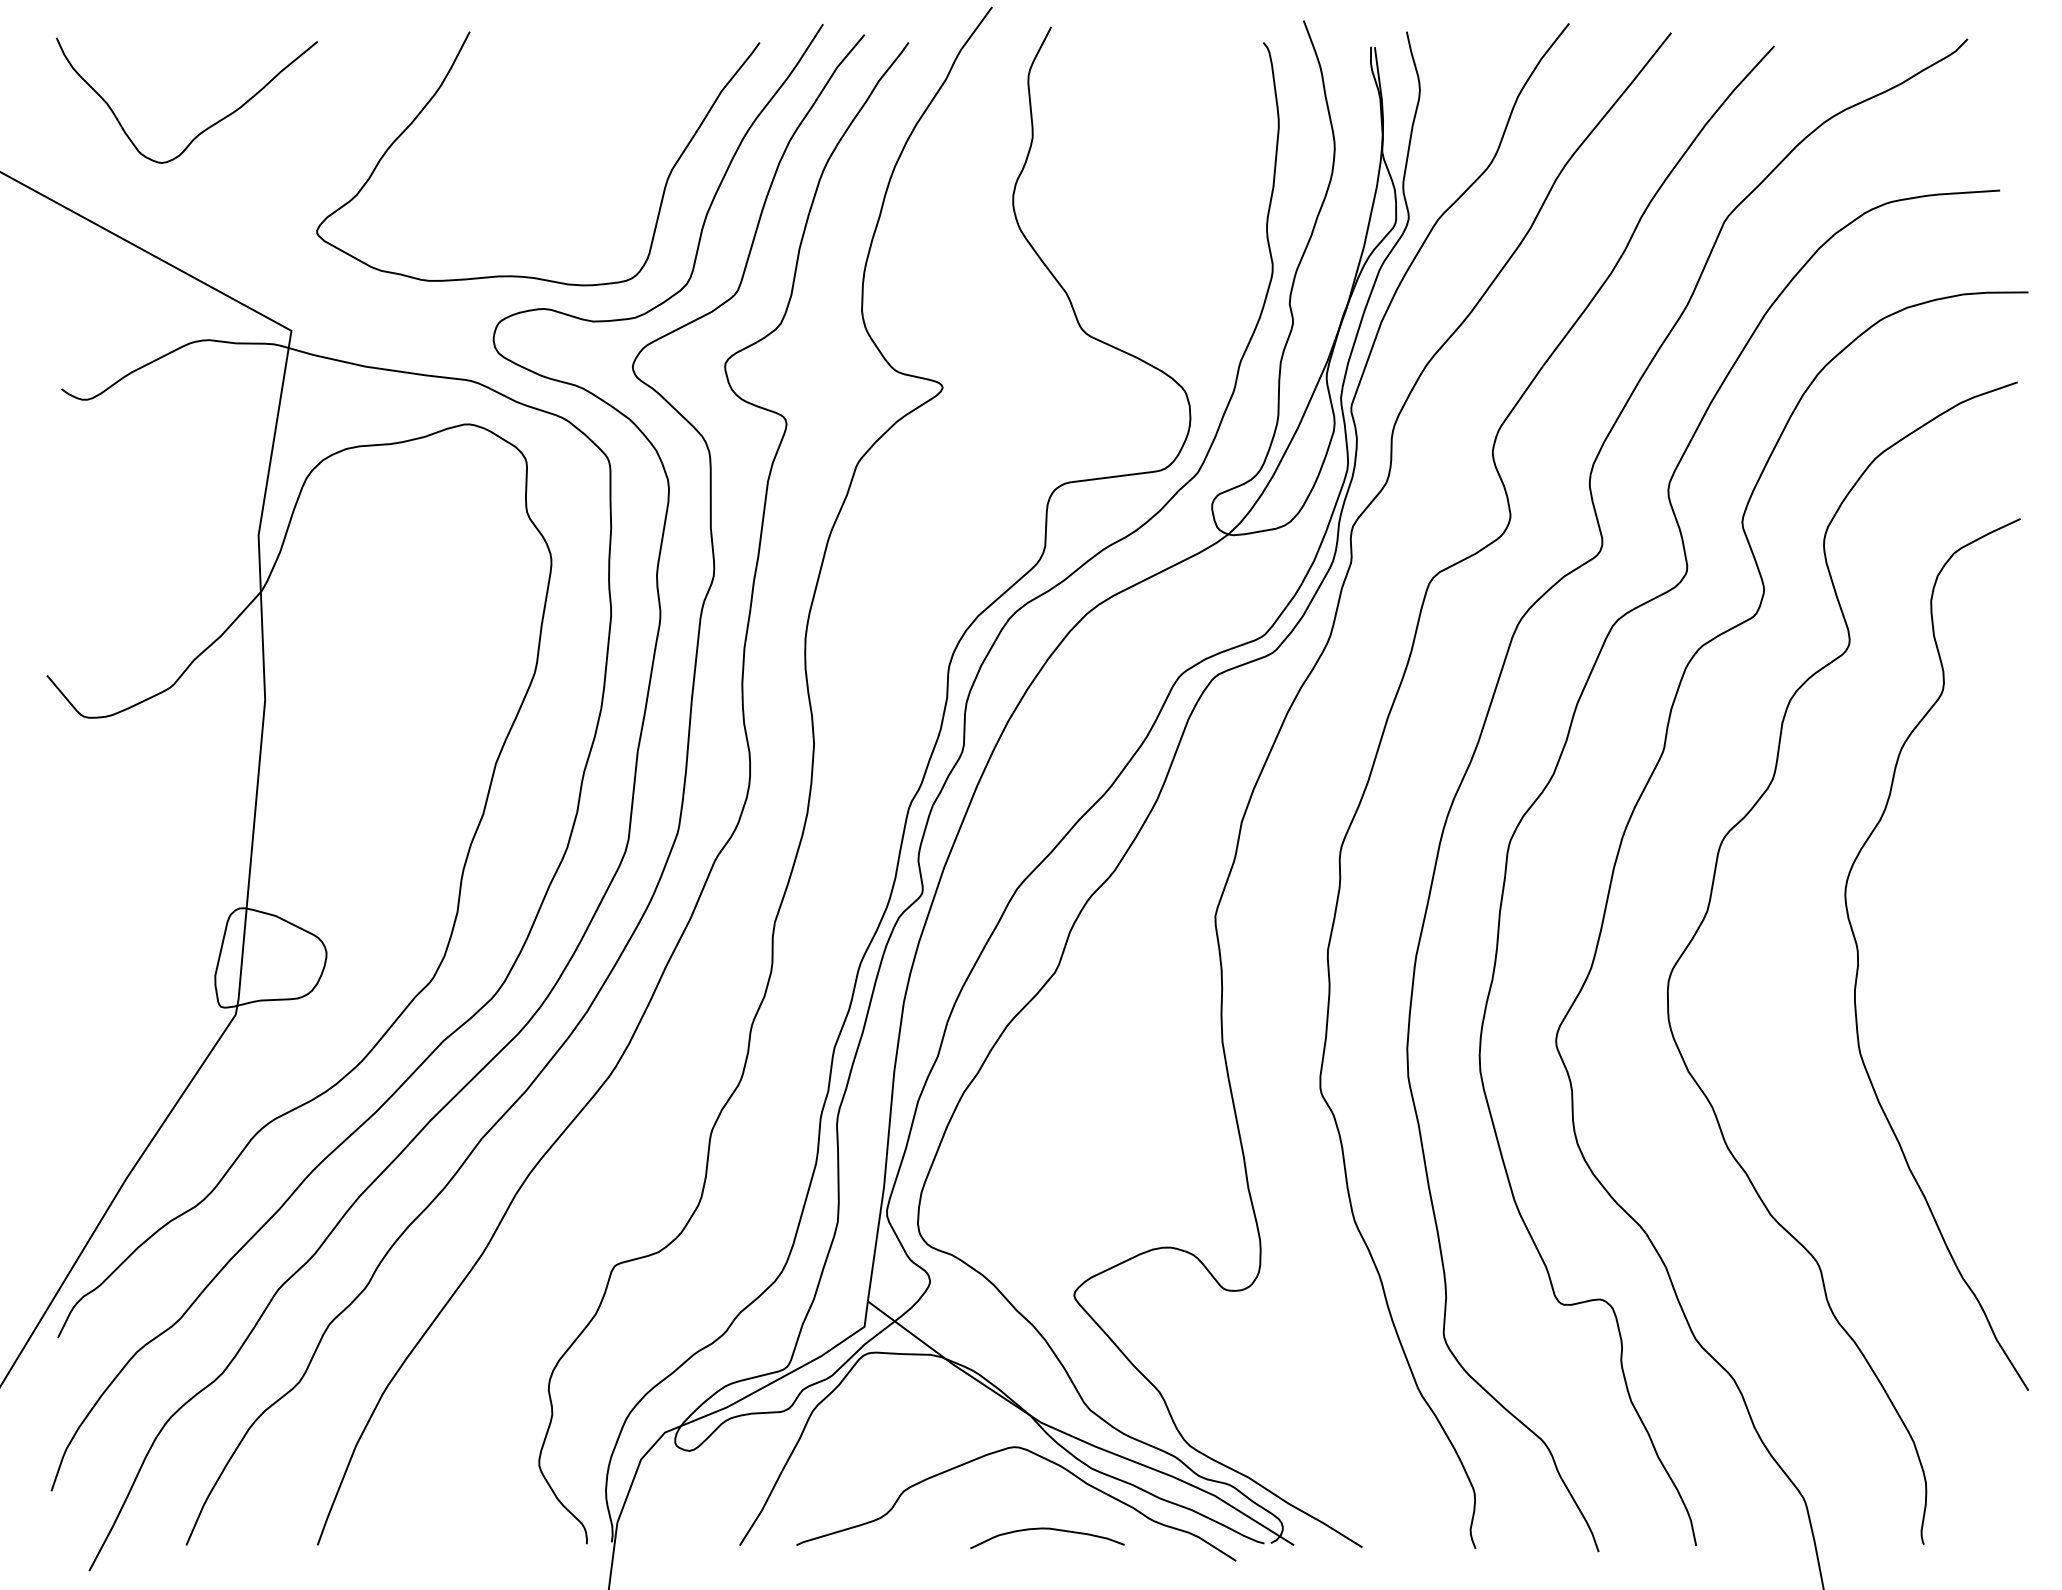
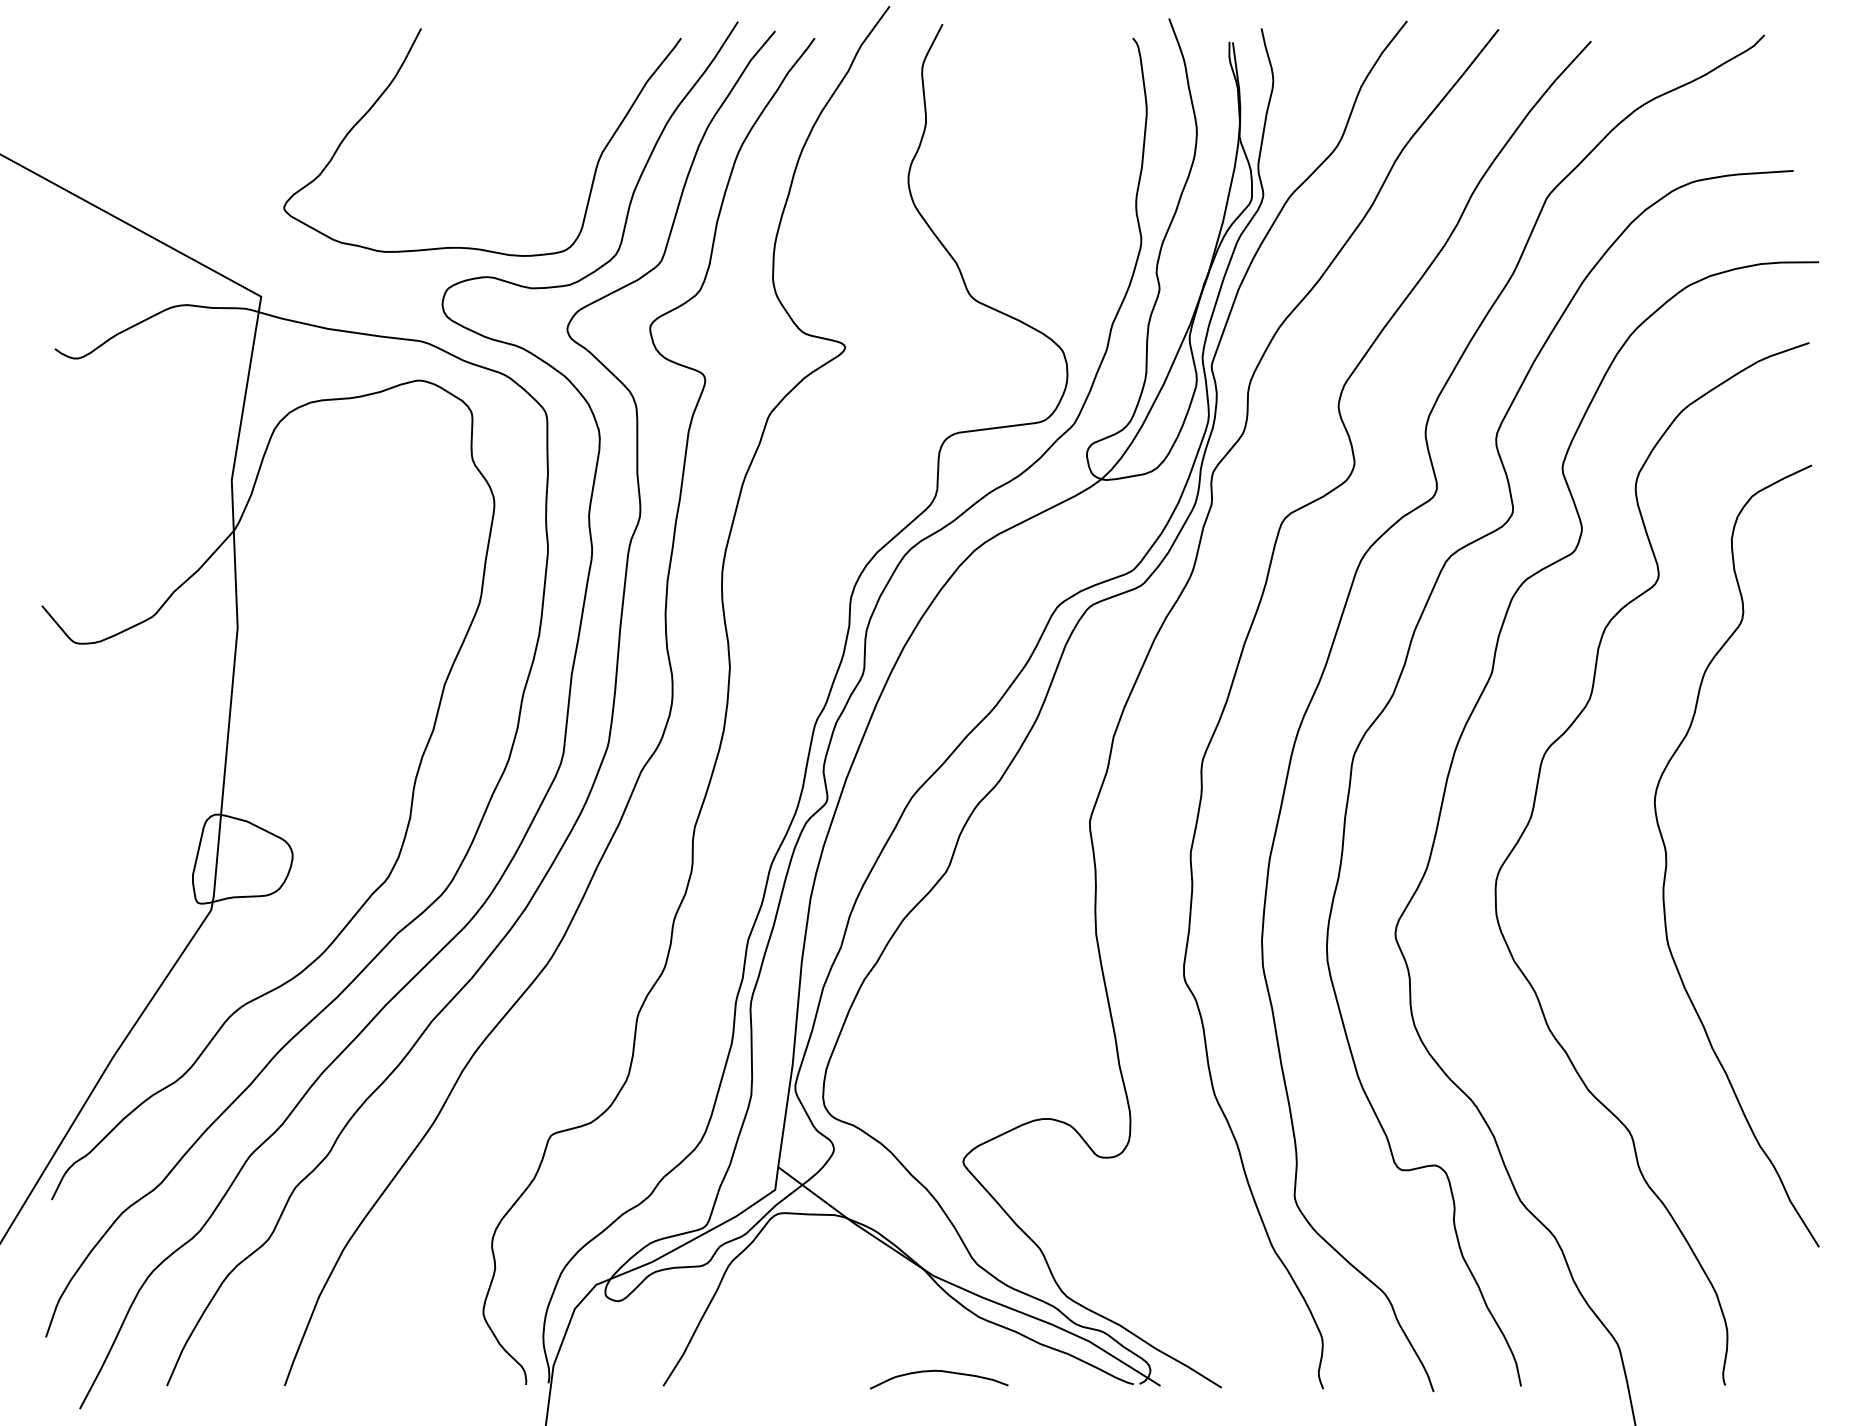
curve: (203, 129) -> (182, 116), removed
curve: (1035, 1455) -> (928, 1305), removed

